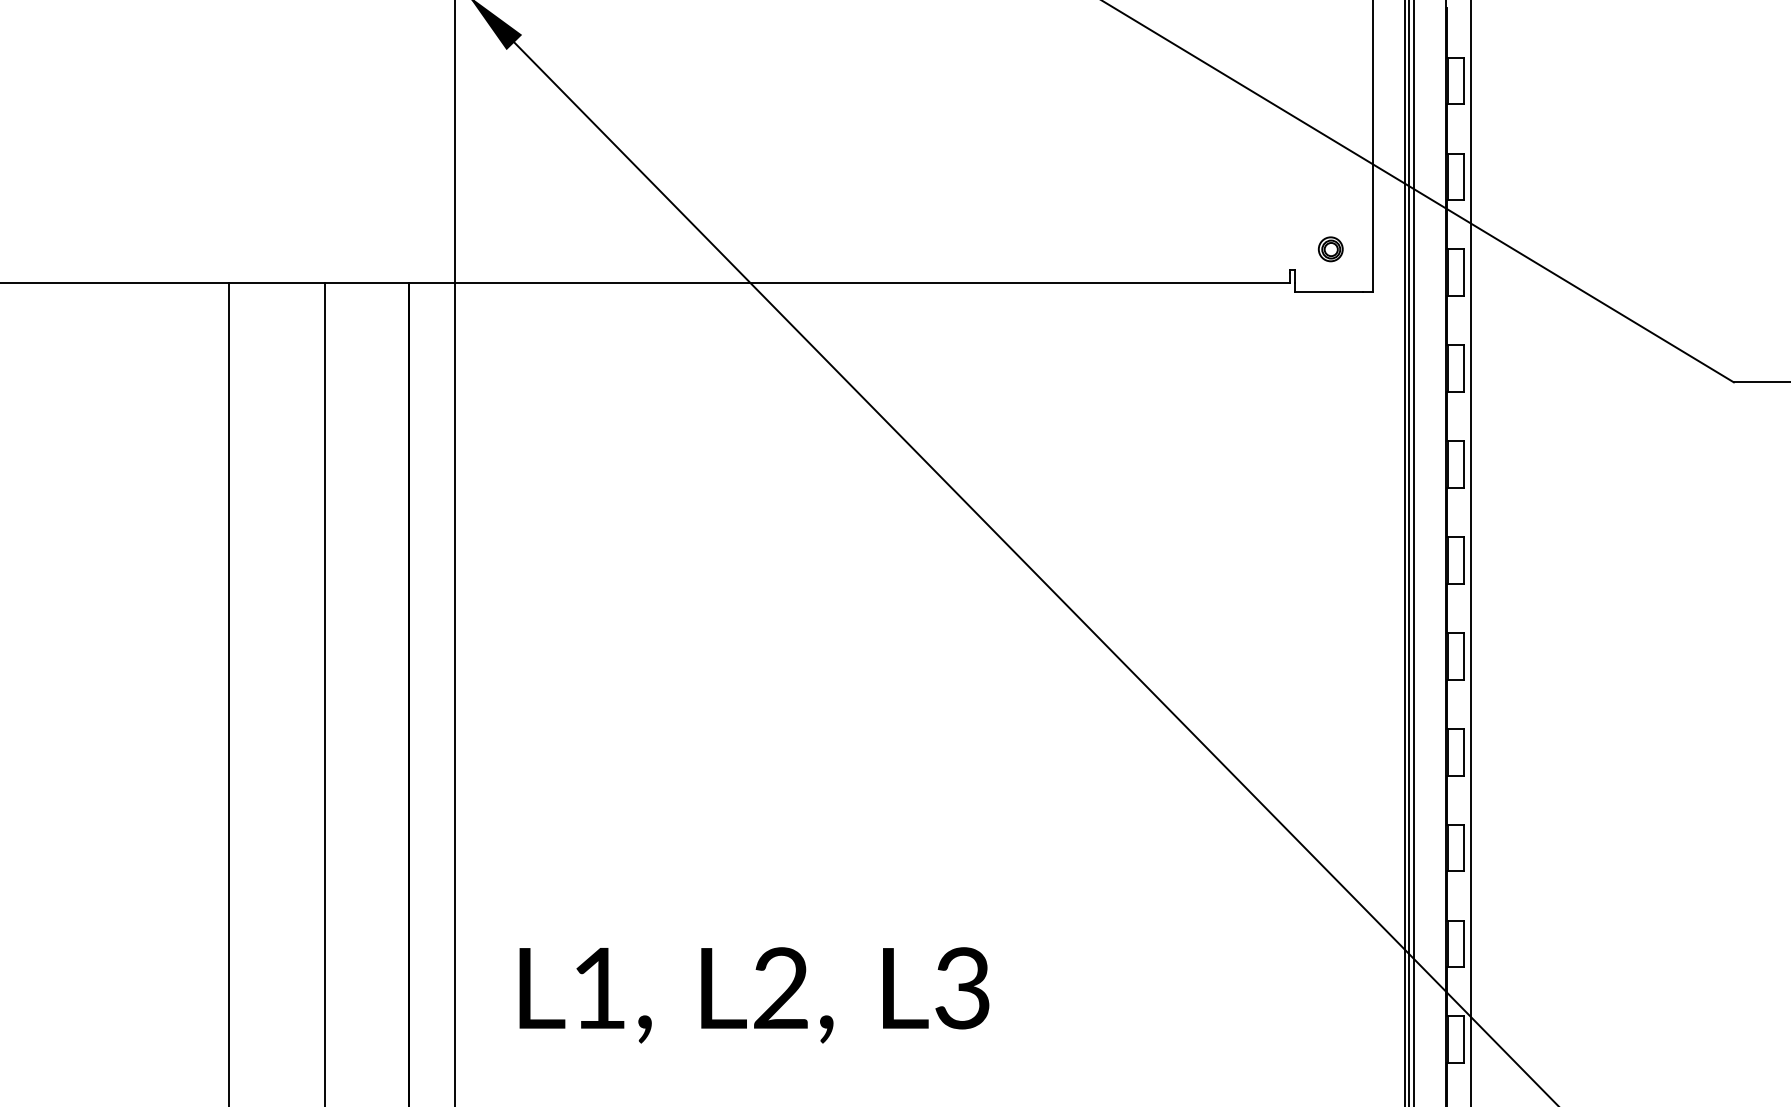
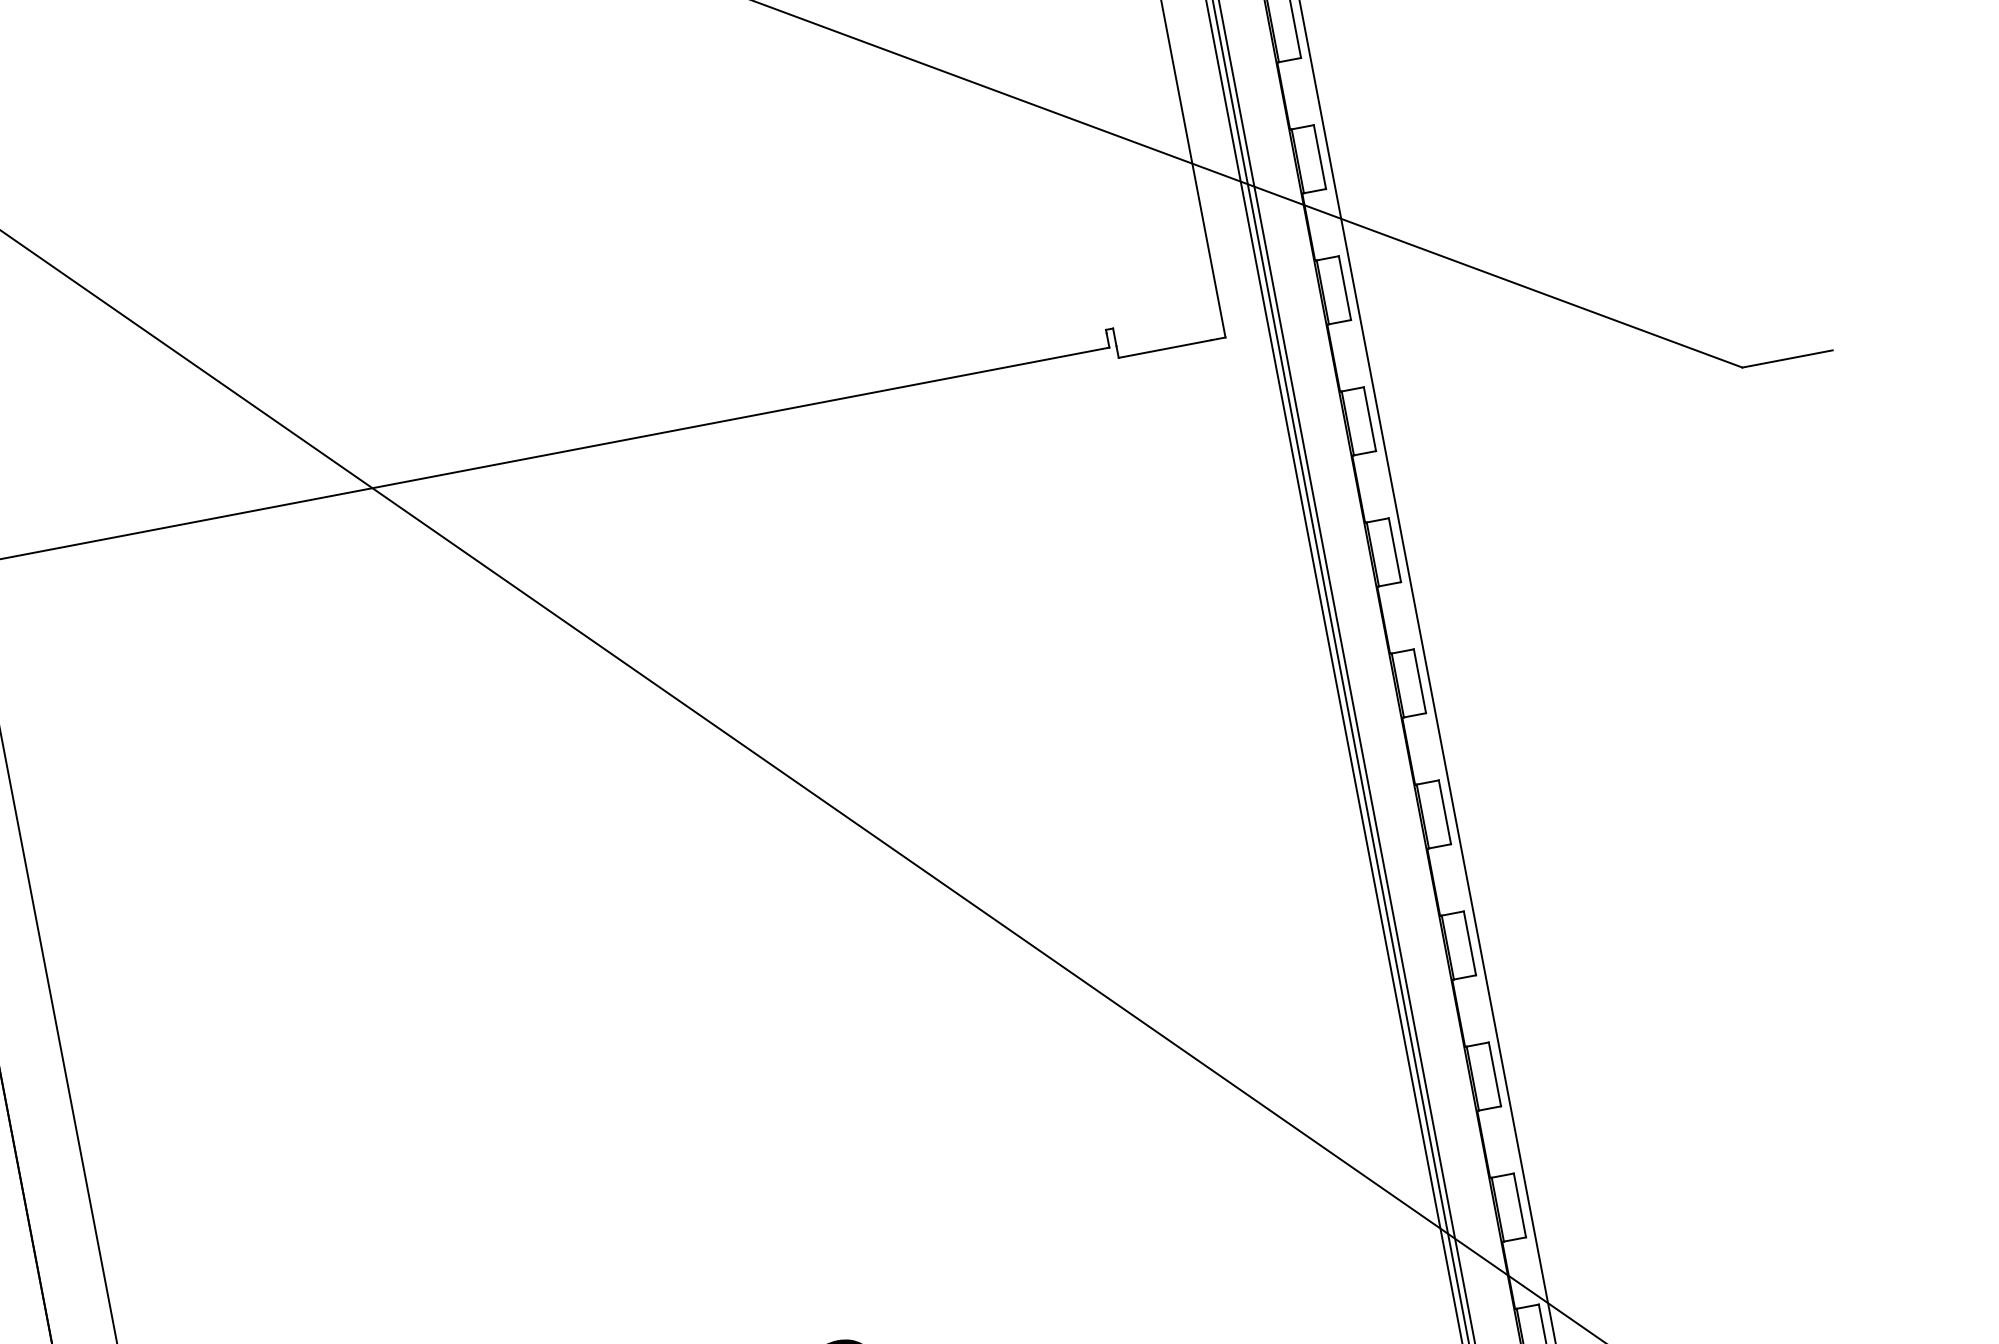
part: (1330, 249) -> (1156, 291), removed

